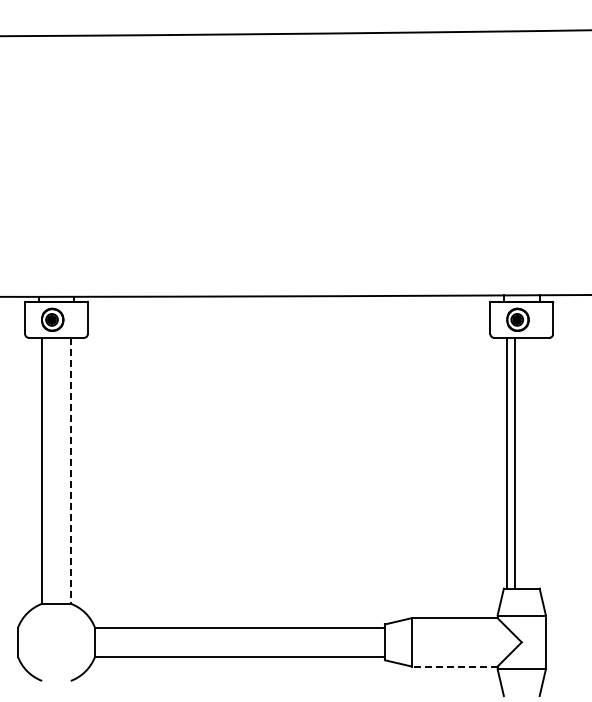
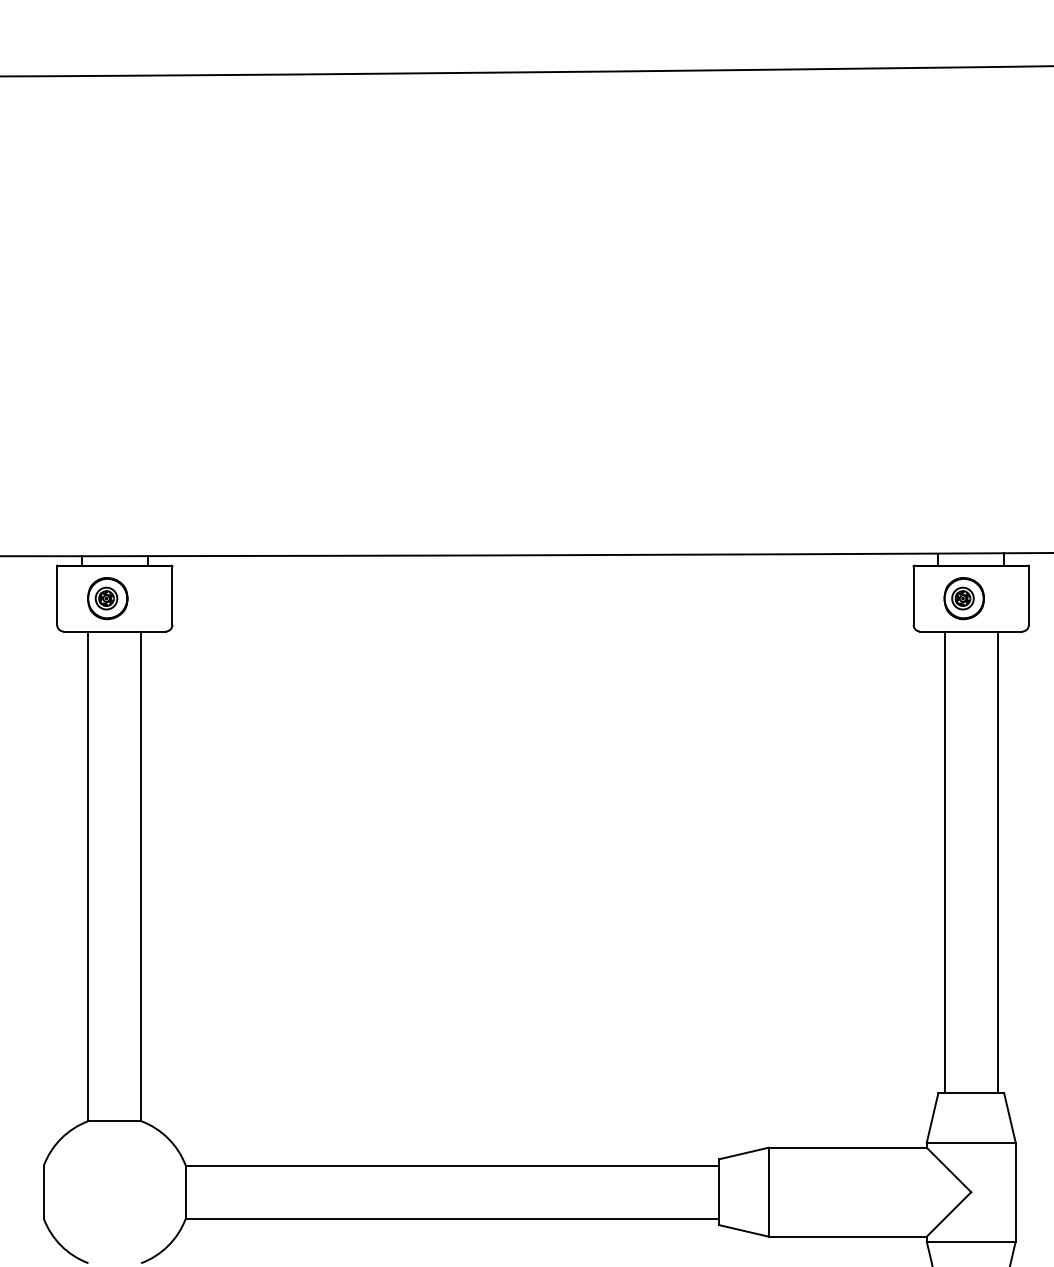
line: (515, 462) -> (998, 861), moved
line: (70, 470) -> (140, 875), dashed -> solid
line: (454, 666) -> (847, 1236), dashed -> solid

